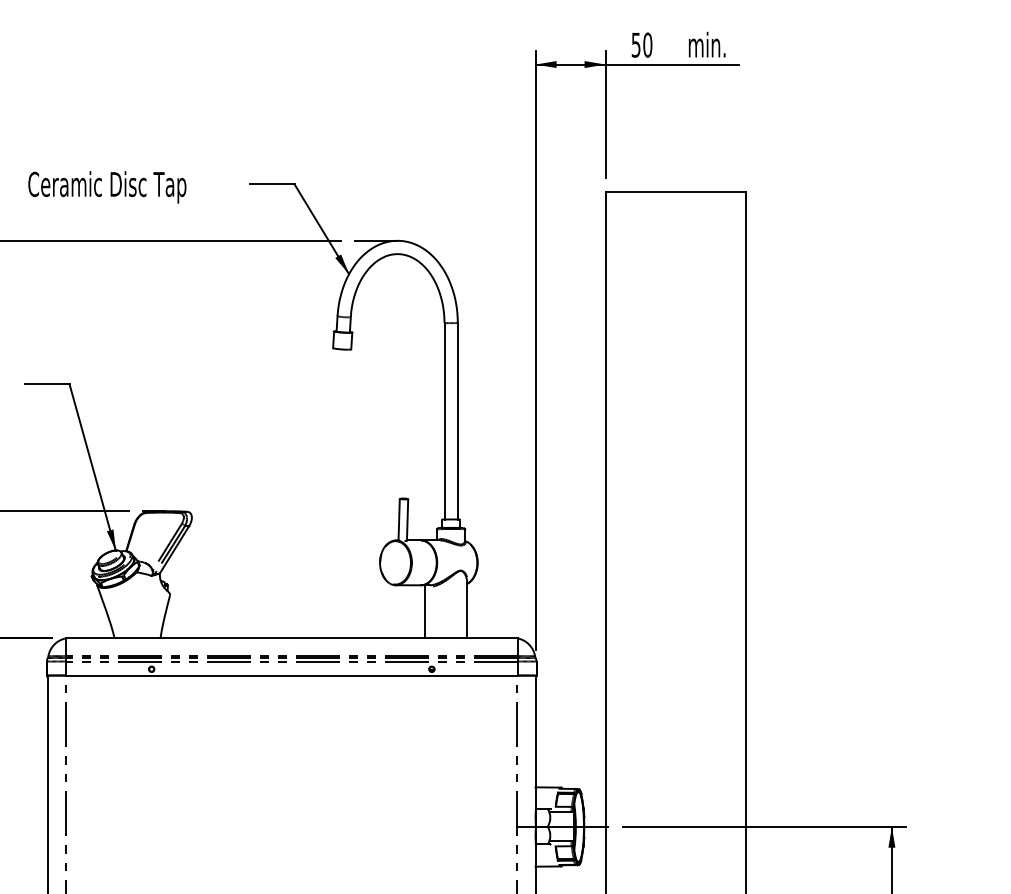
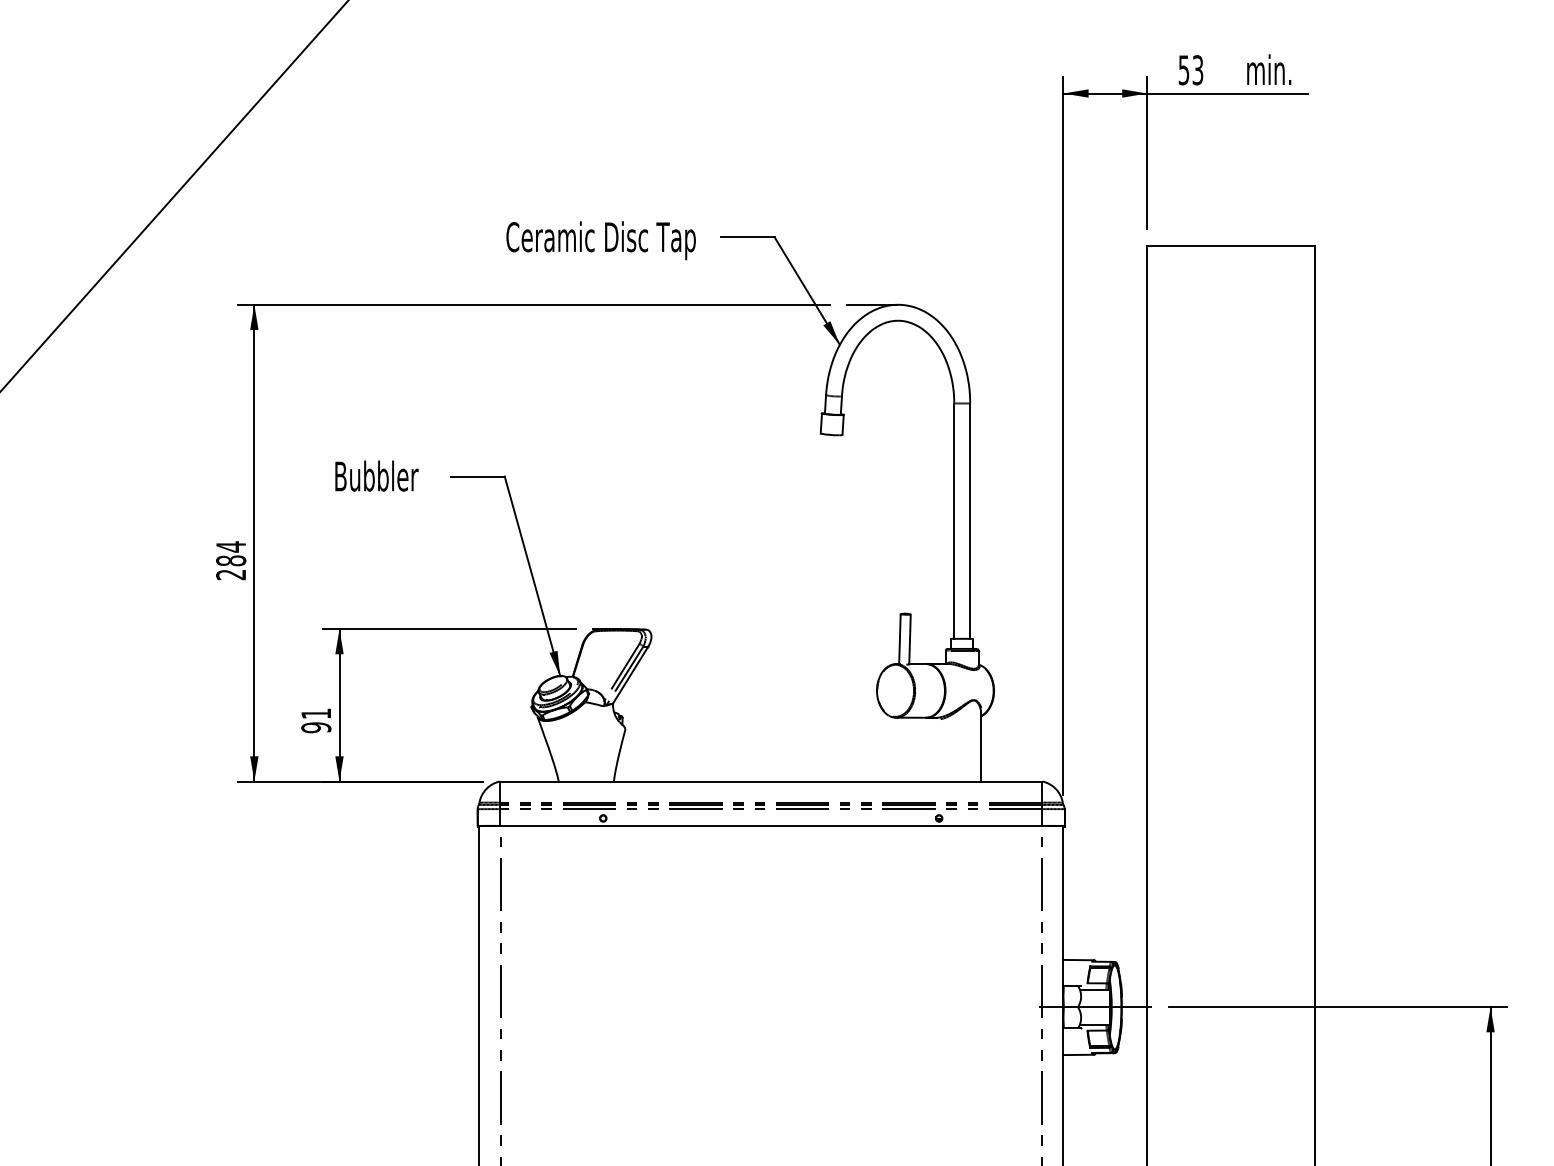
text: (647, 45) -> (1197, 70), 50 -> 53
text: (106, 187) -> (600, 240), moved
line: (424, 611) -> (930, 749), removed

